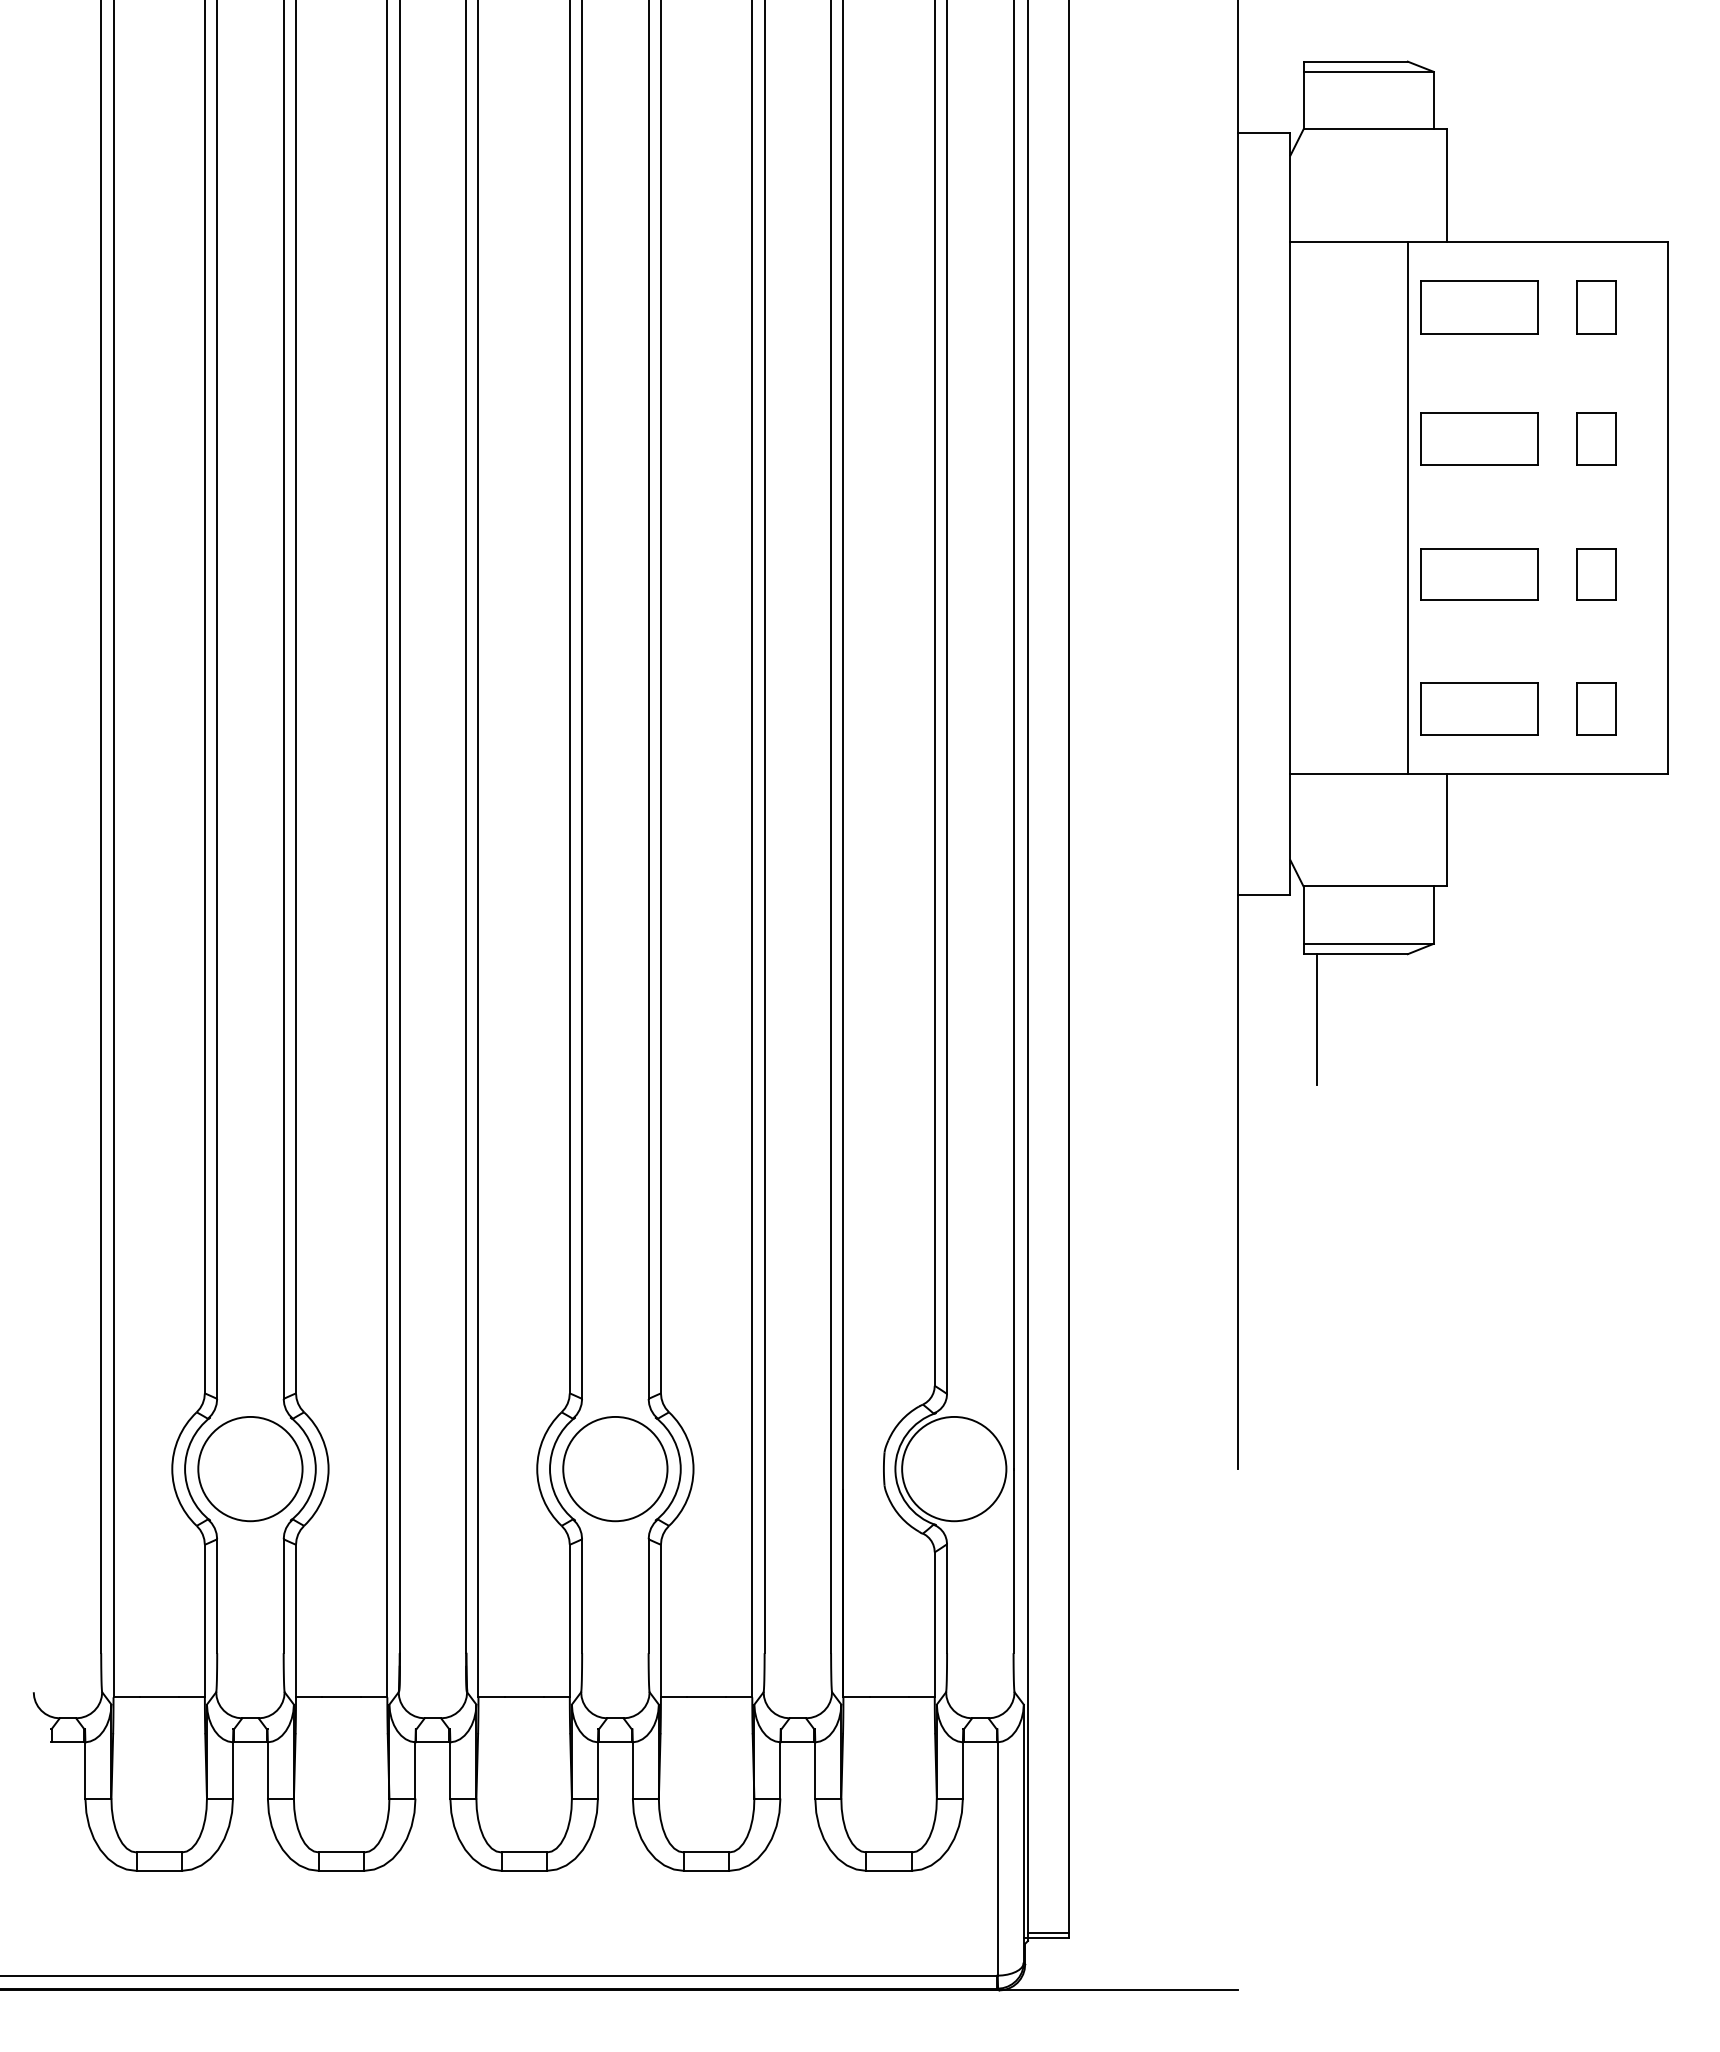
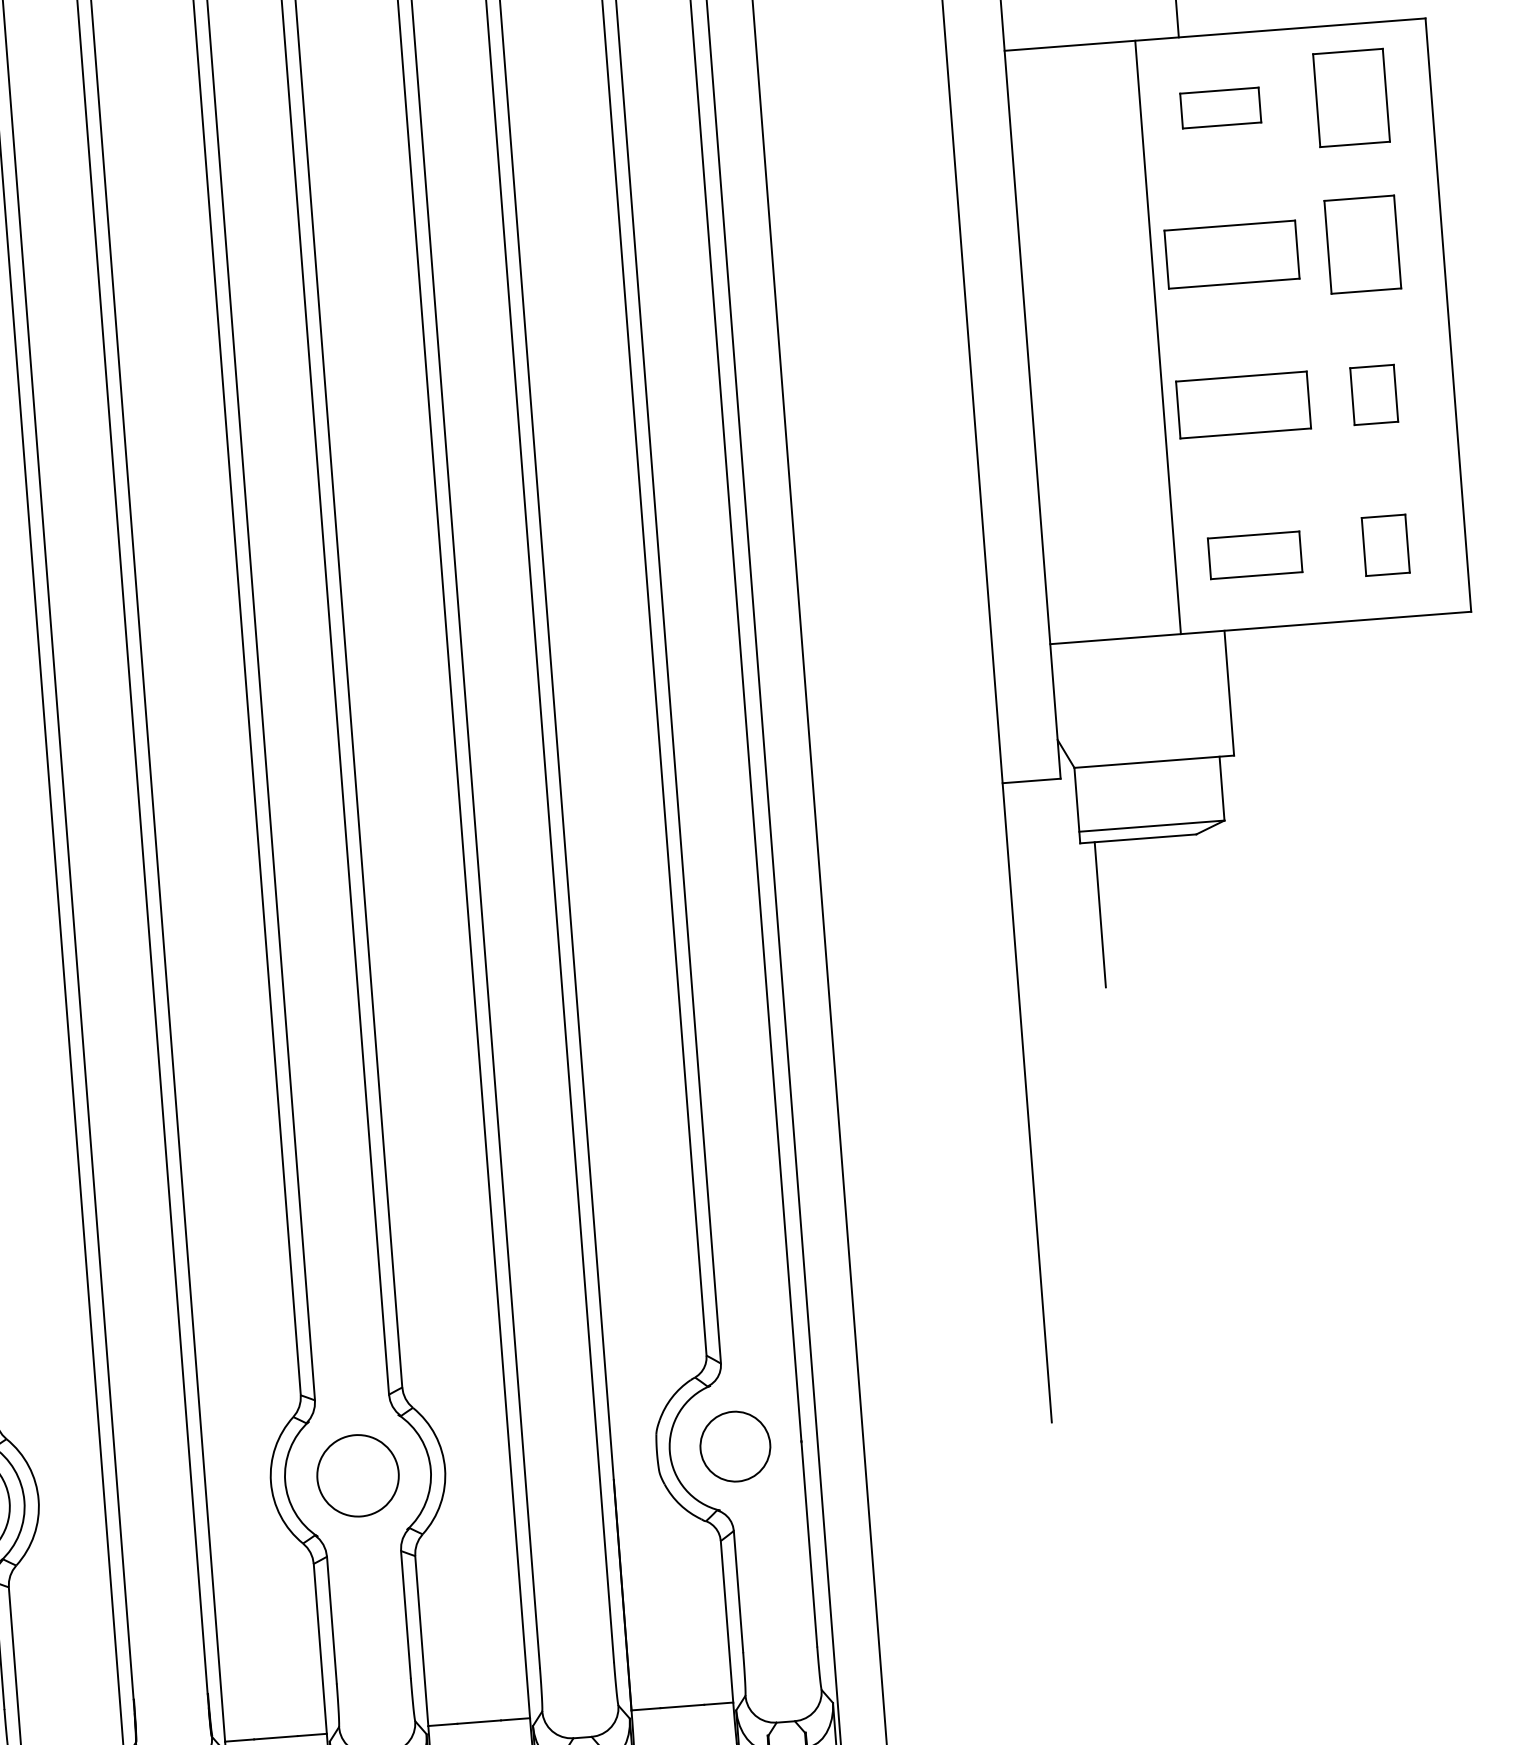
part: (1479, 307) -> (1220, 108), size x0.6
part: (1596, 307) -> (1351, 98), size x1.6
part: (1596, 438) -> (1362, 243), size x1.6
part: (1479, 708) -> (1255, 554), size x0.7
circle: (954, 1468) -> (735, 1445), size x0.6
circle: (615, 1469) -> (358, 1476), size x0.7

